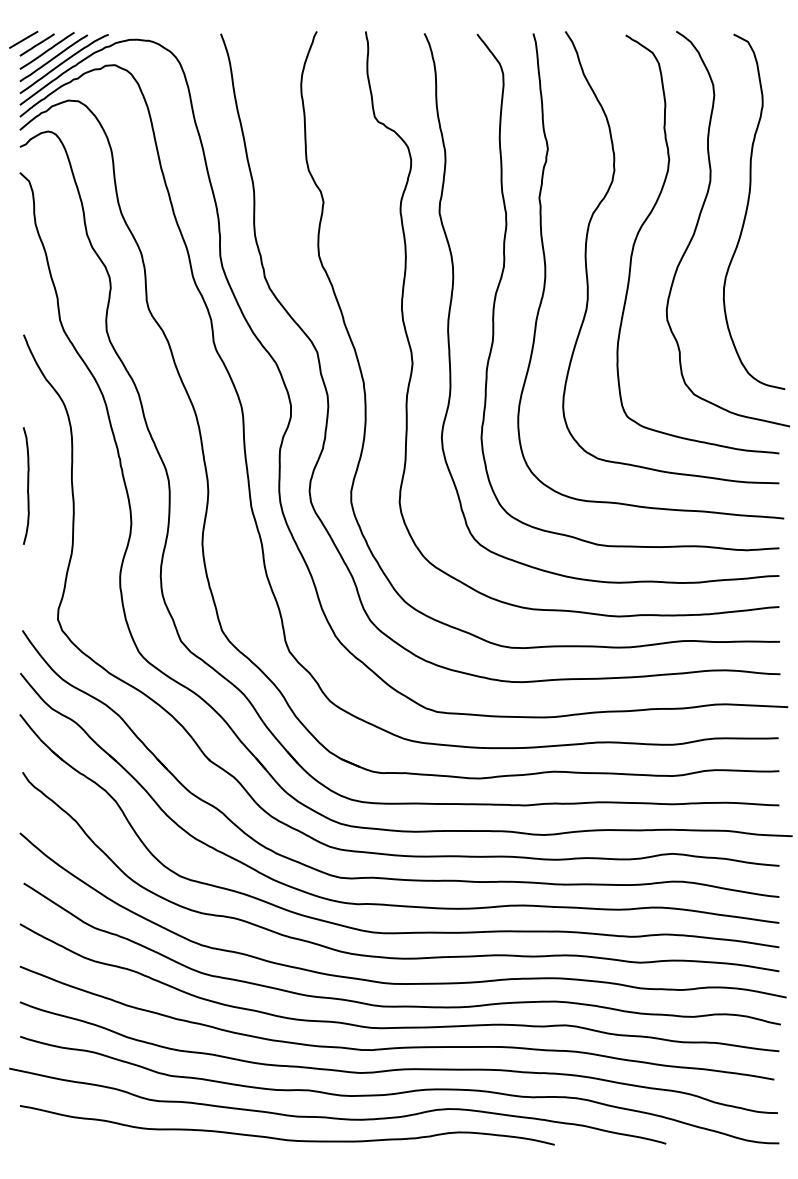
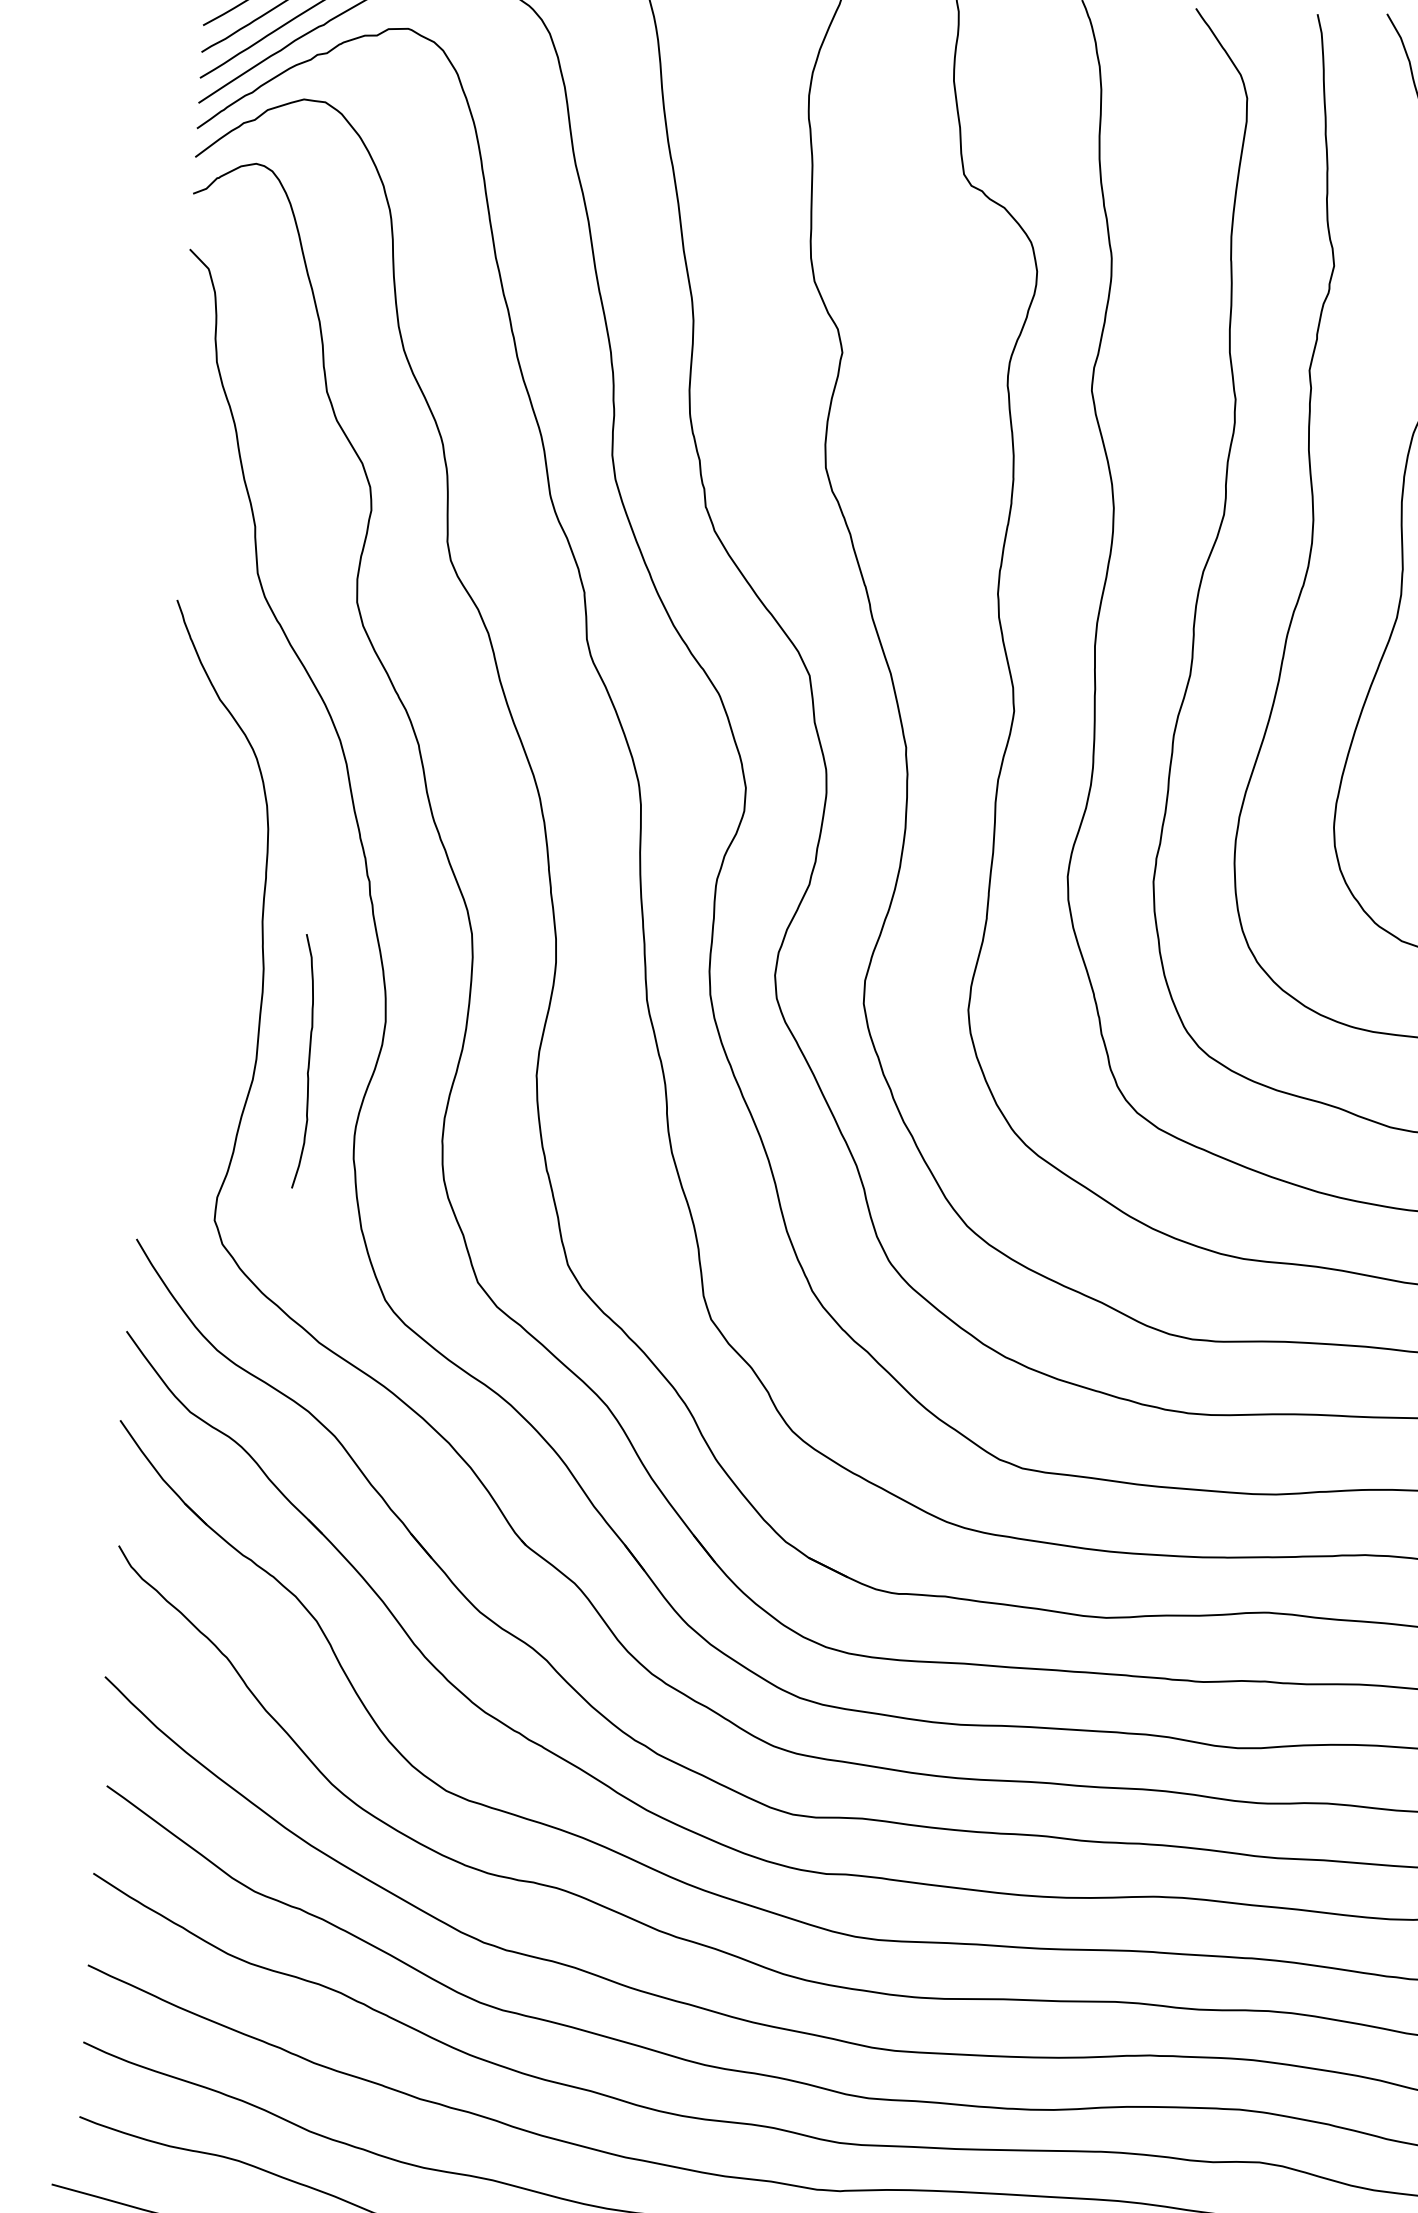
curve: (27, 485) -> (307, 1060), moved

